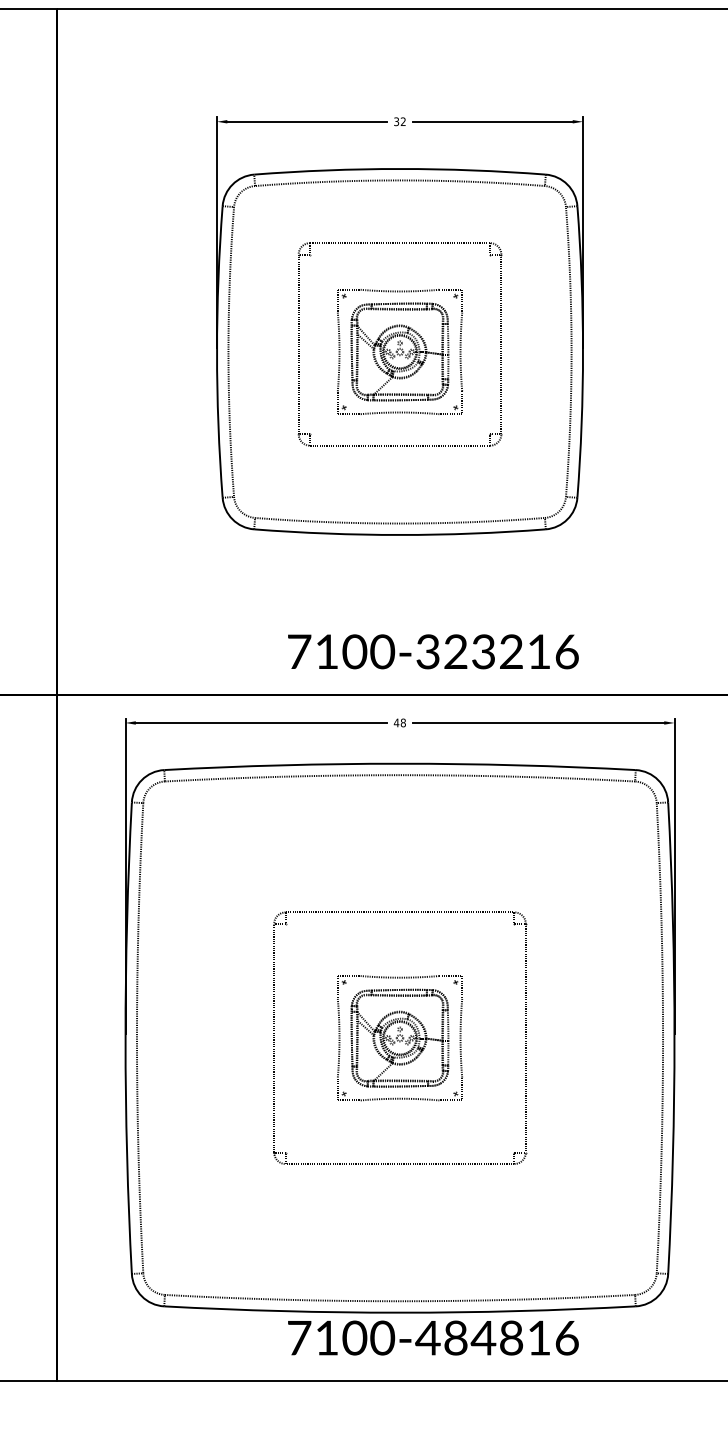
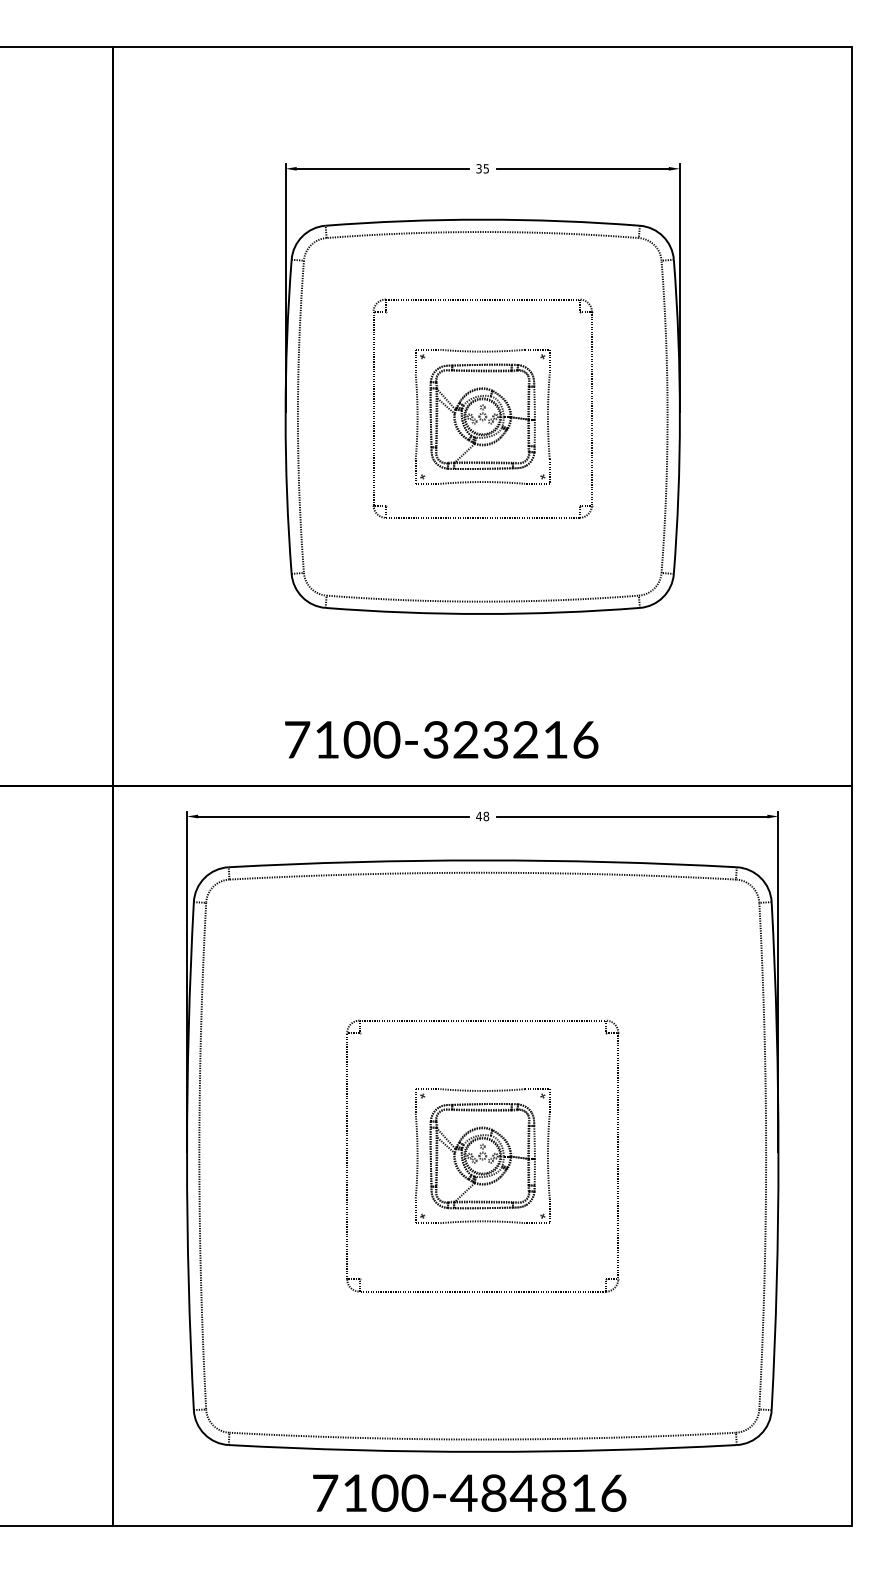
text: (402, 121) -> (485, 168), 32 -> 35
text: (433, 651) -> (441, 739), moved
text: (433, 1337) -> (469, 1492), moved

